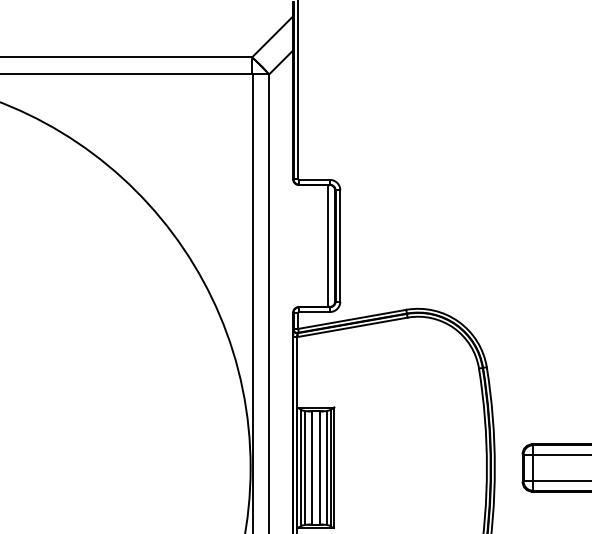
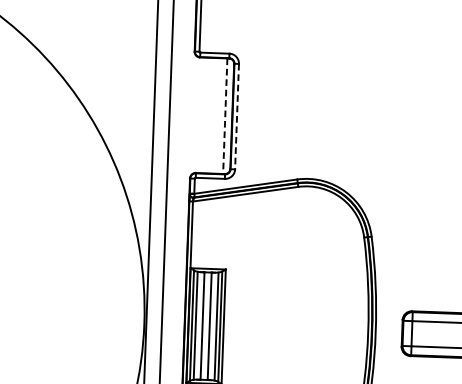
line: (327, 245) -> (224, 115), solid -> dashed
line: (340, 245) -> (237, 116), solid -> dashed

